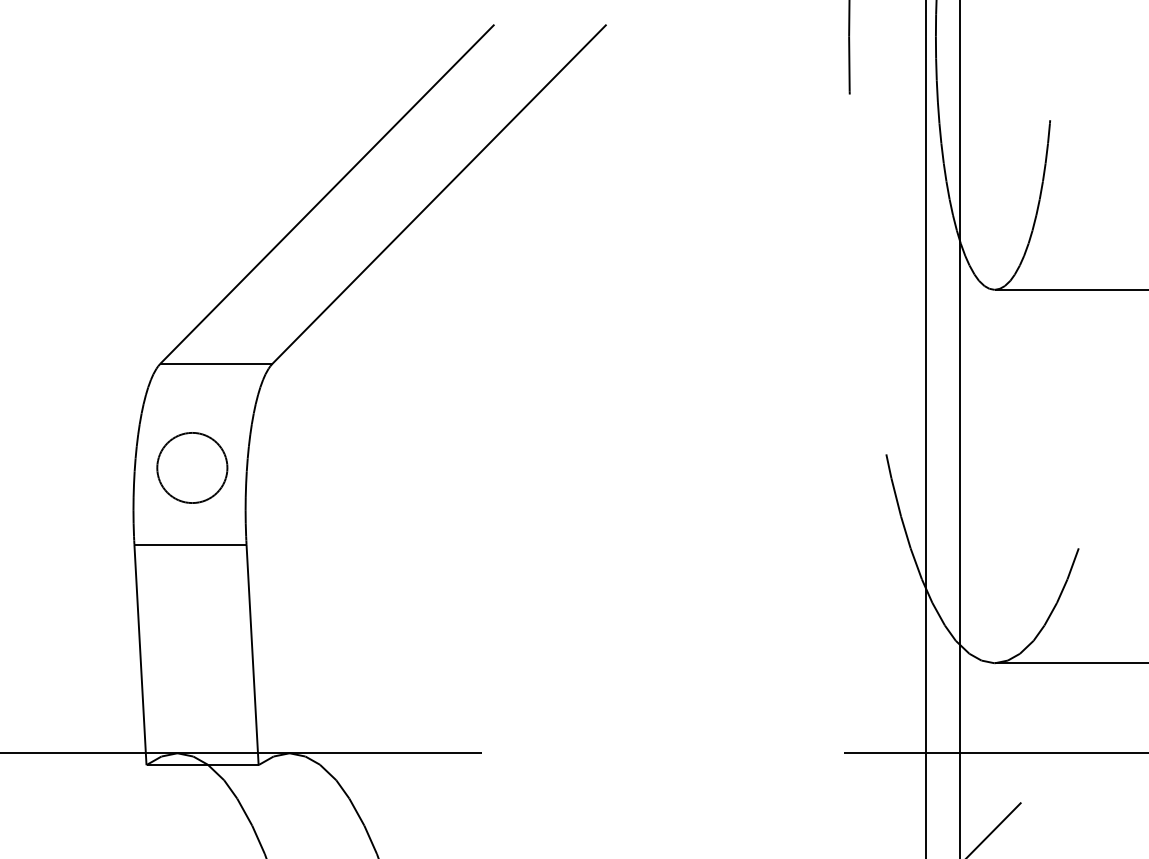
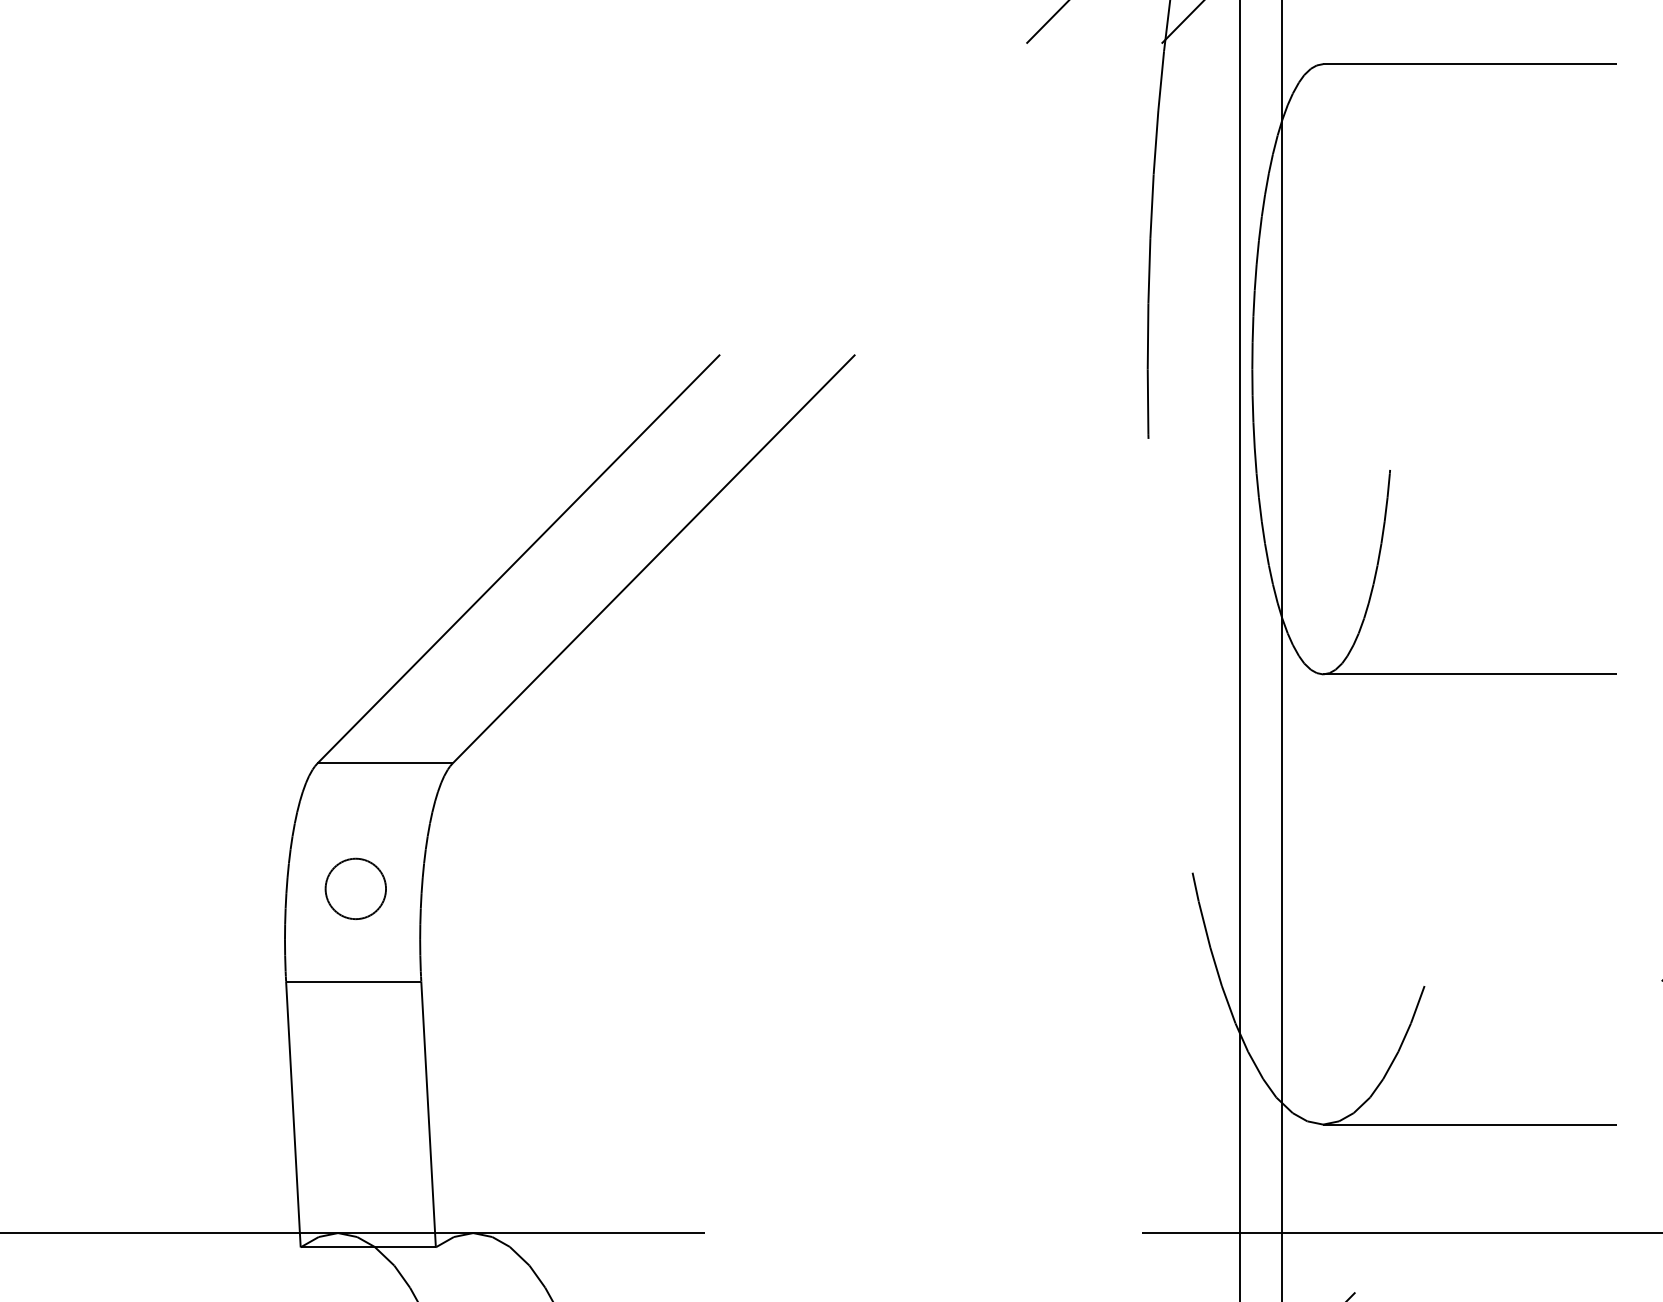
circle: (191, 467) -> (355, 888), size x0.71

